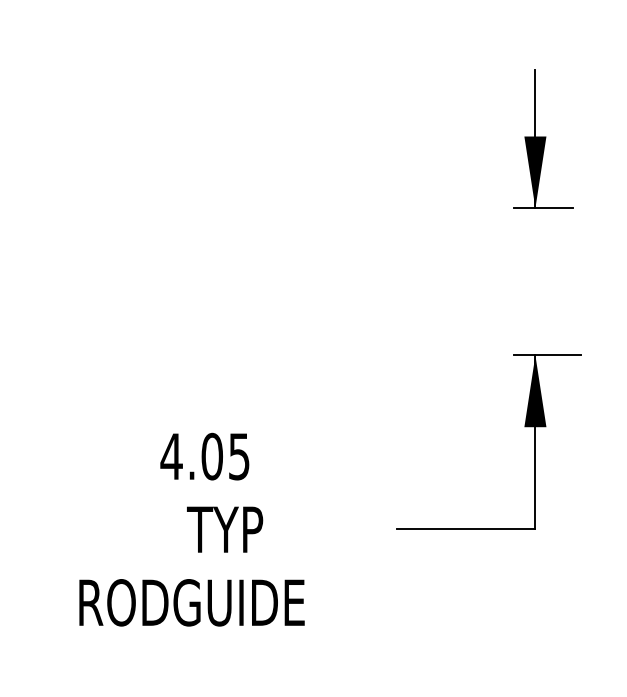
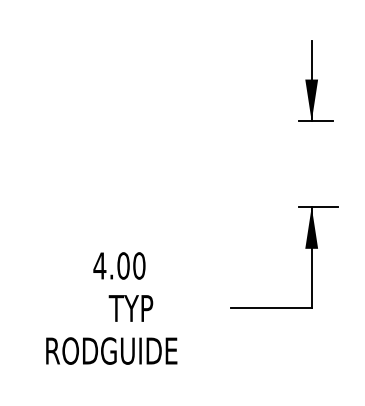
text: (239, 455) -> (139, 265), 4.05 -> 4.00

